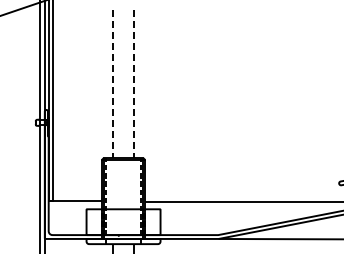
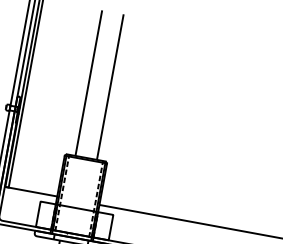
line: (112, 84) -> (88, 83), dashed -> solid
line: (134, 84) -> (110, 87), dashed -> solid

